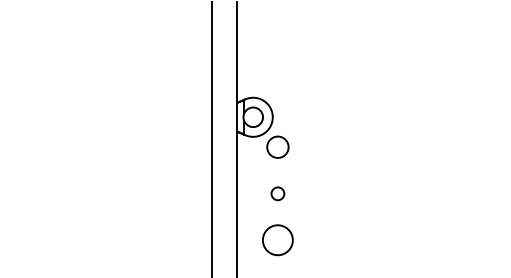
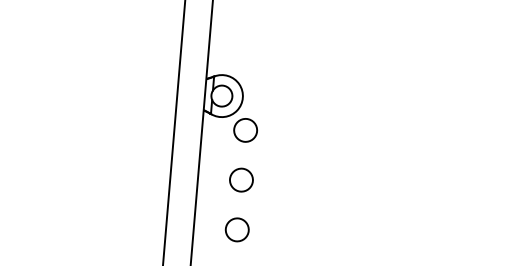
circle: (277, 193) -> (241, 179), size x1.67
circle: (277, 239) -> (236, 229), size x0.71

